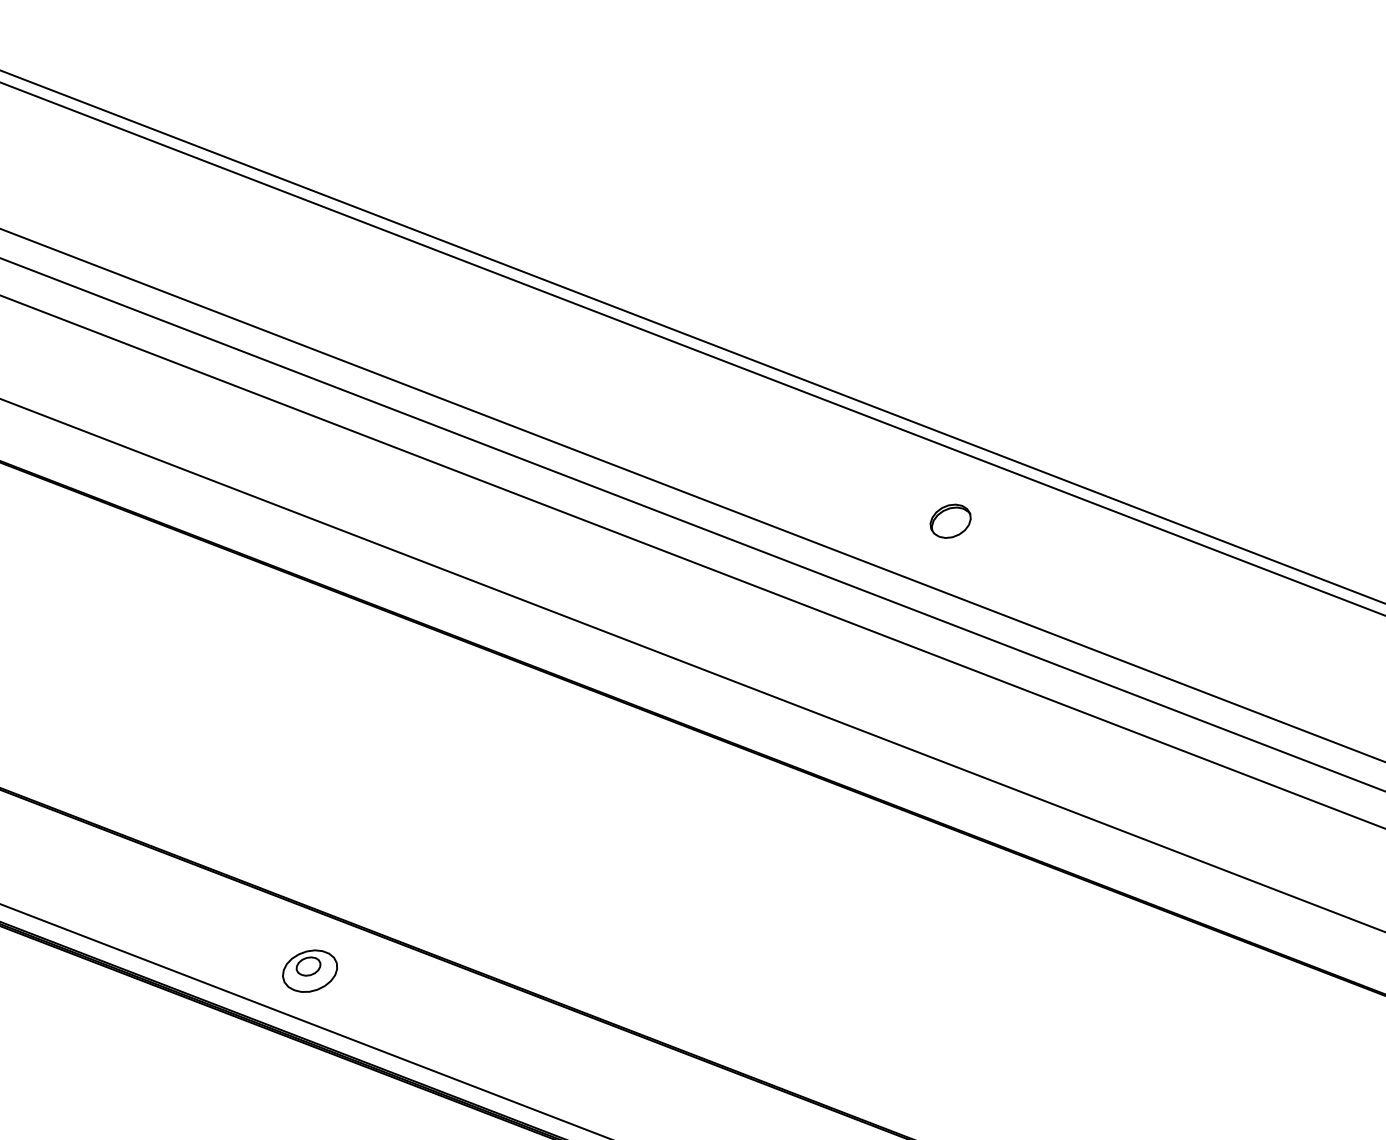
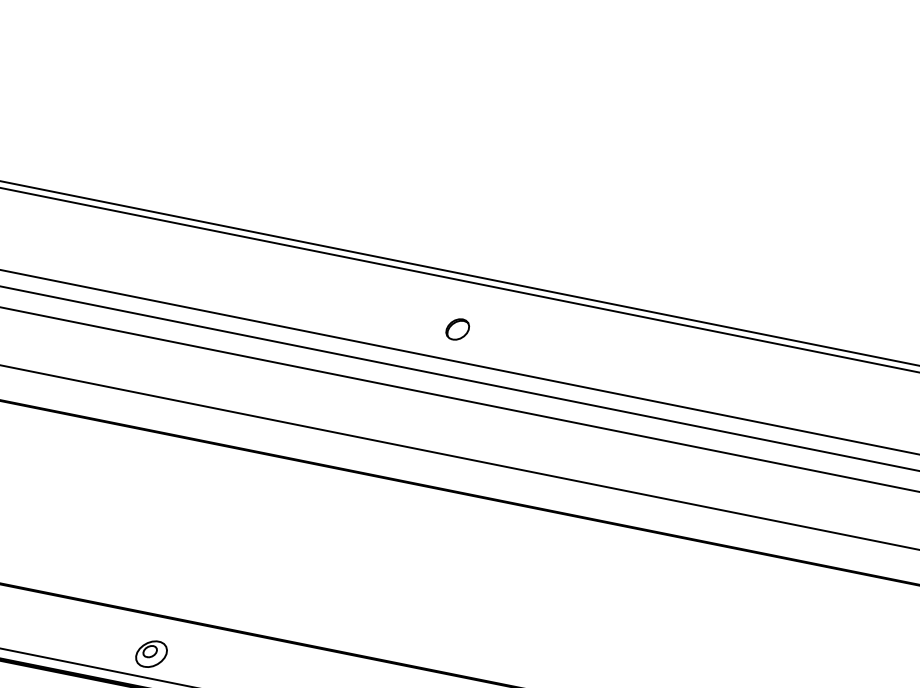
part: (950, 521) -> (457, 329), moved
part: (310, 970) -> (151, 653), moved

